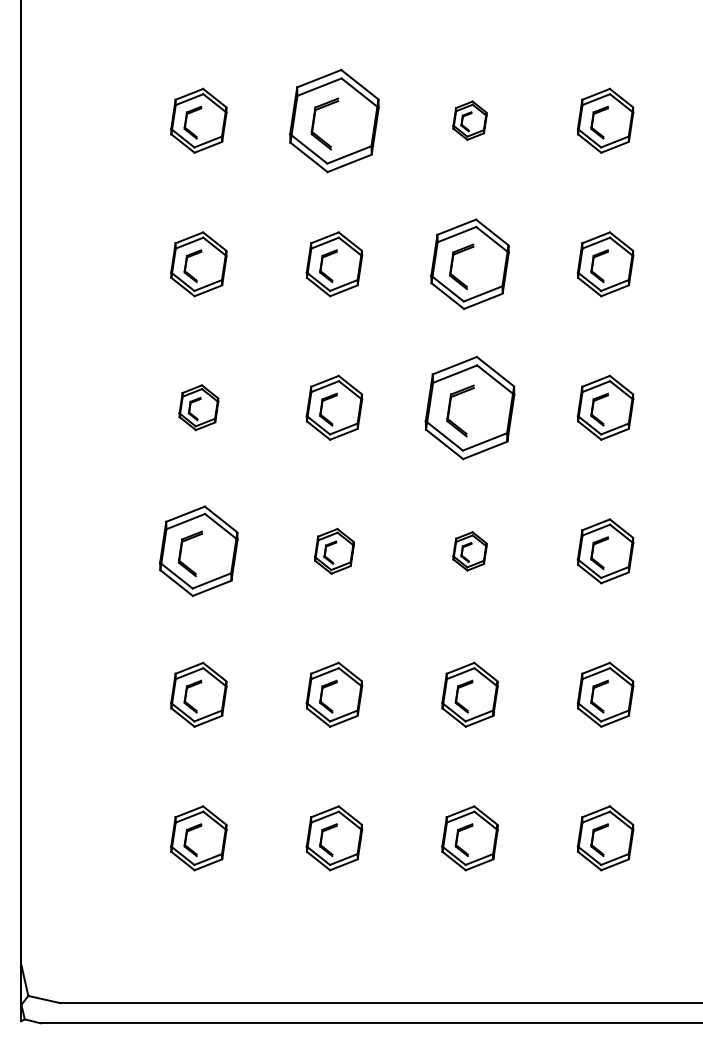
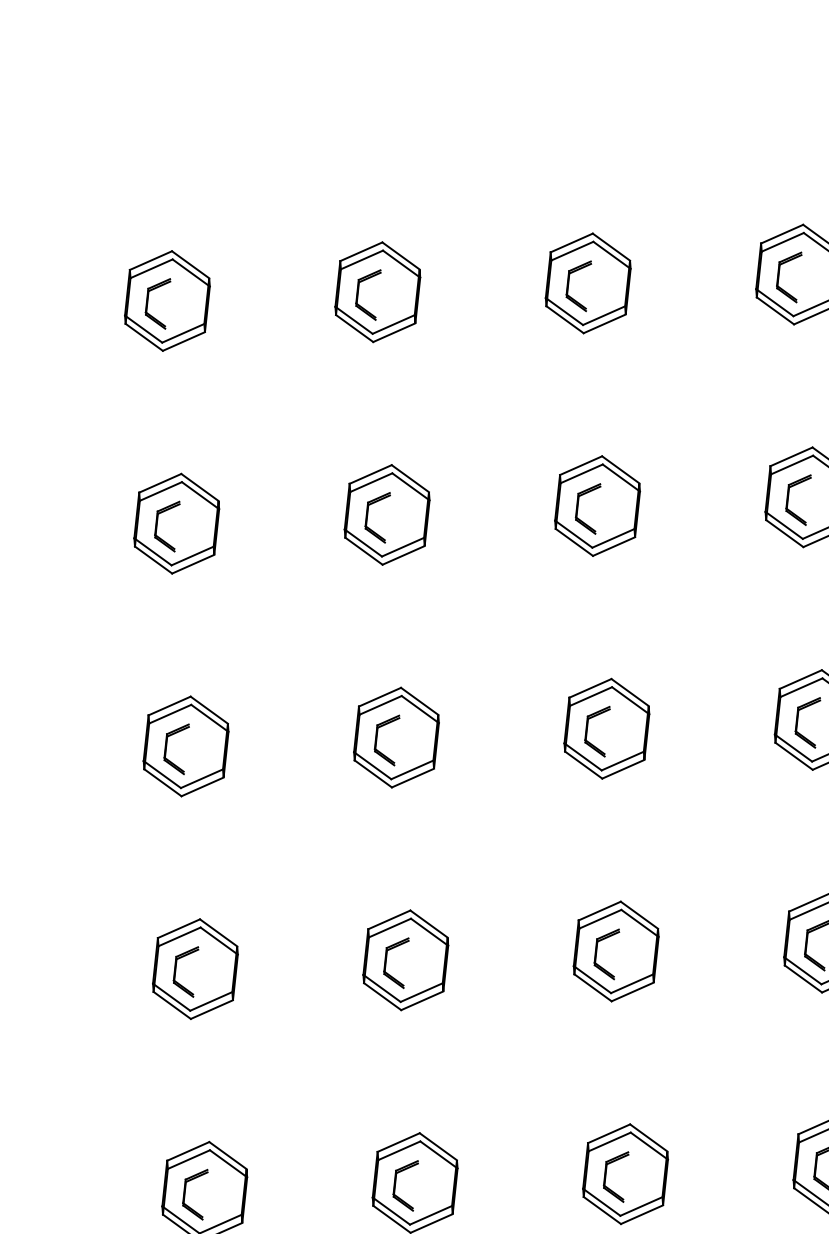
part: (334, 120) -> (377, 291), size x0.62
part: (469, 120) -> (587, 282), size x1.67
part: (469, 264) -> (596, 506), size x0.71
part: (198, 407) -> (185, 745), size x1.43
part: (469, 407) -> (606, 728), size x0.62
part: (198, 551) -> (194, 969), size x0.71
part: (334, 551) -> (405, 960), size x1.43
part: (469, 551) -> (615, 951), size x1.67

